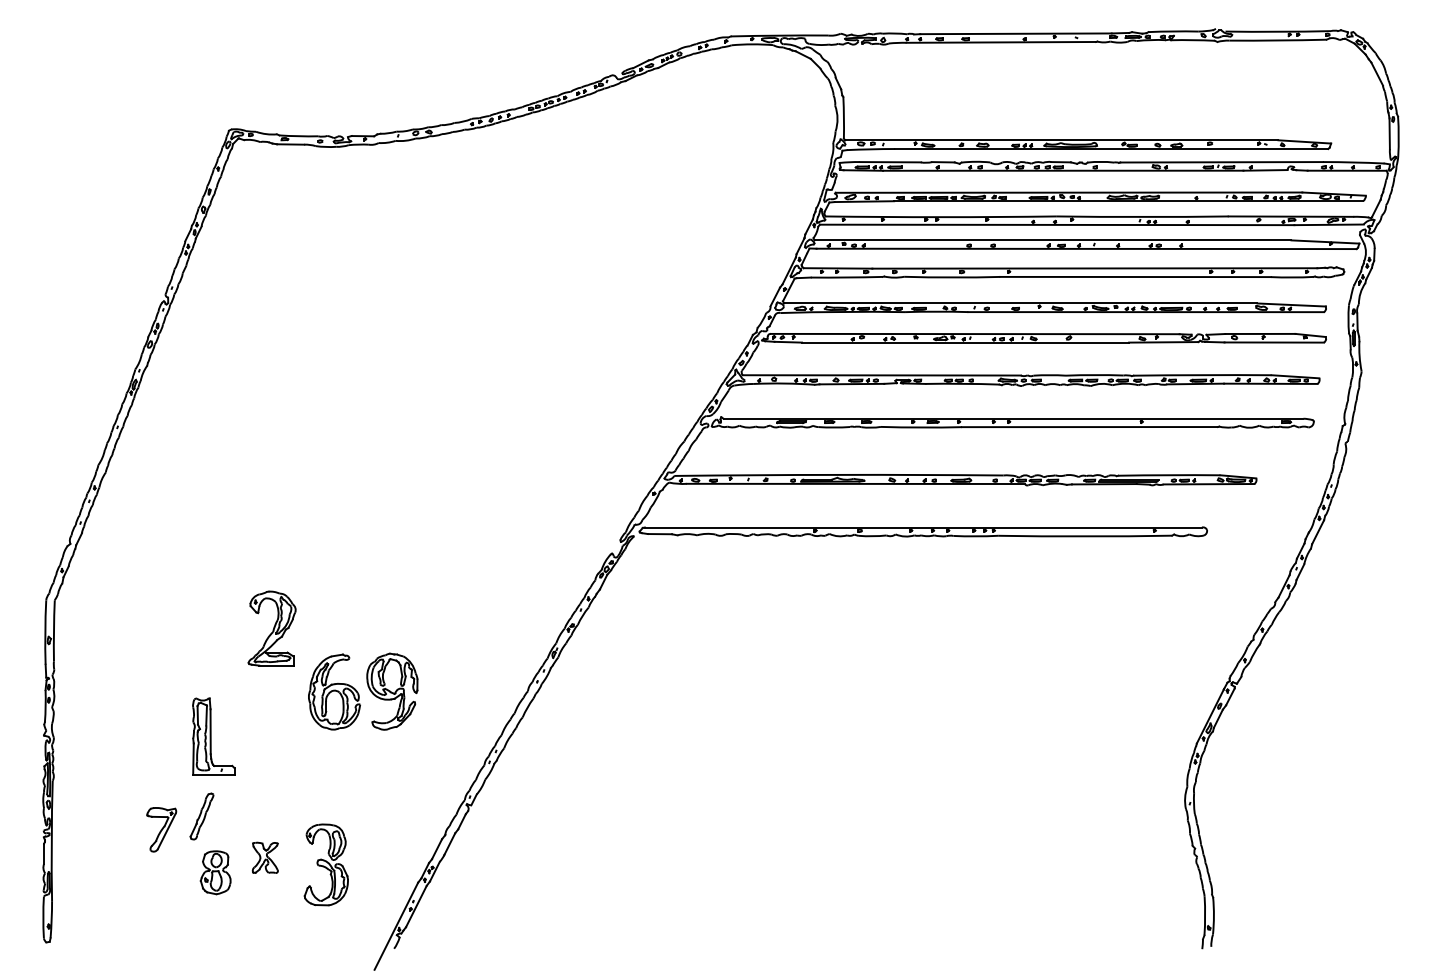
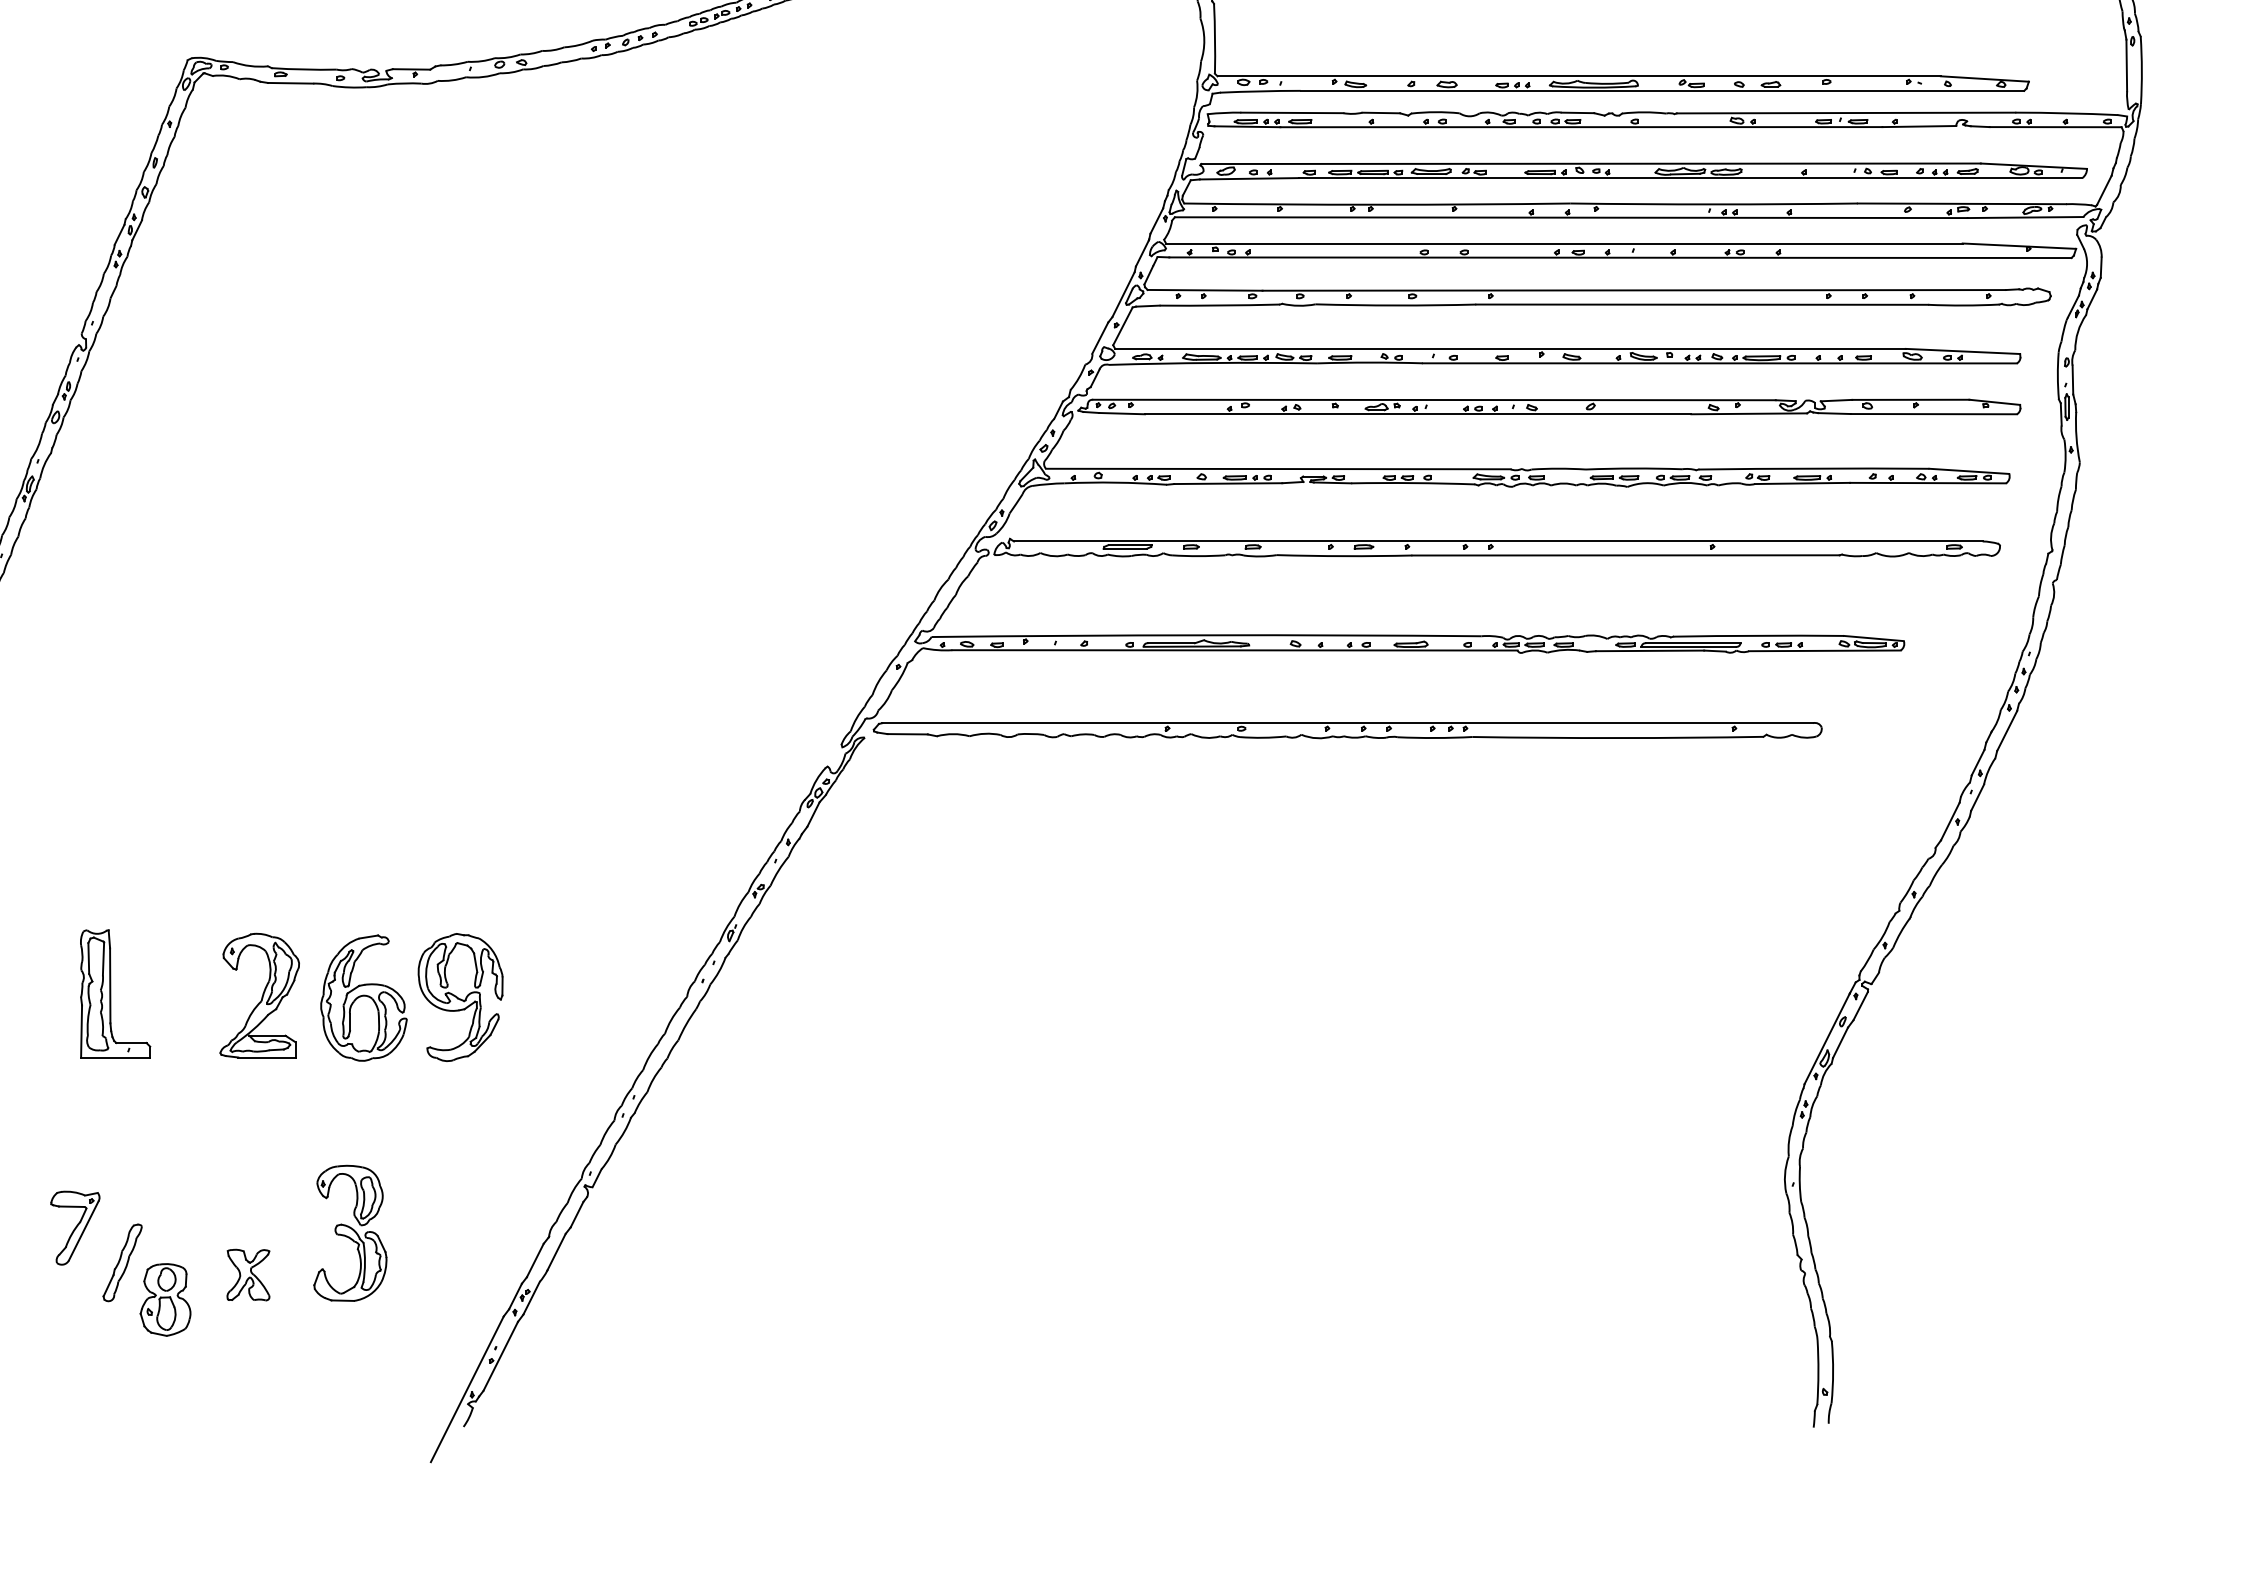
part: (271, 628) -> (258, 995), moved
part: (213, 736) -> (115, 993), moved
part: (201, 816) -> (121, 1262), moved
part: (325, 864) -> (348, 1232), moved

